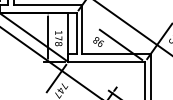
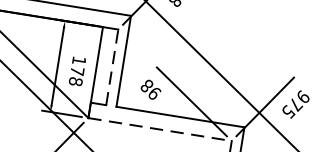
line: (76, 33) -> (112, 67), solid -> dashed
line: (107, 61) -> (161, 128), solid -> dashed

